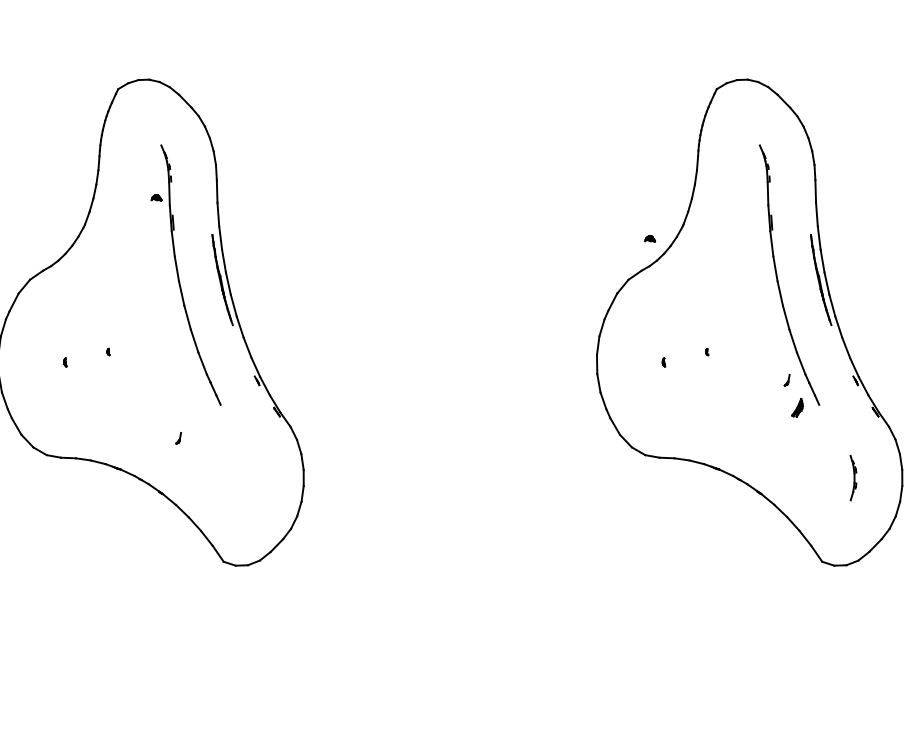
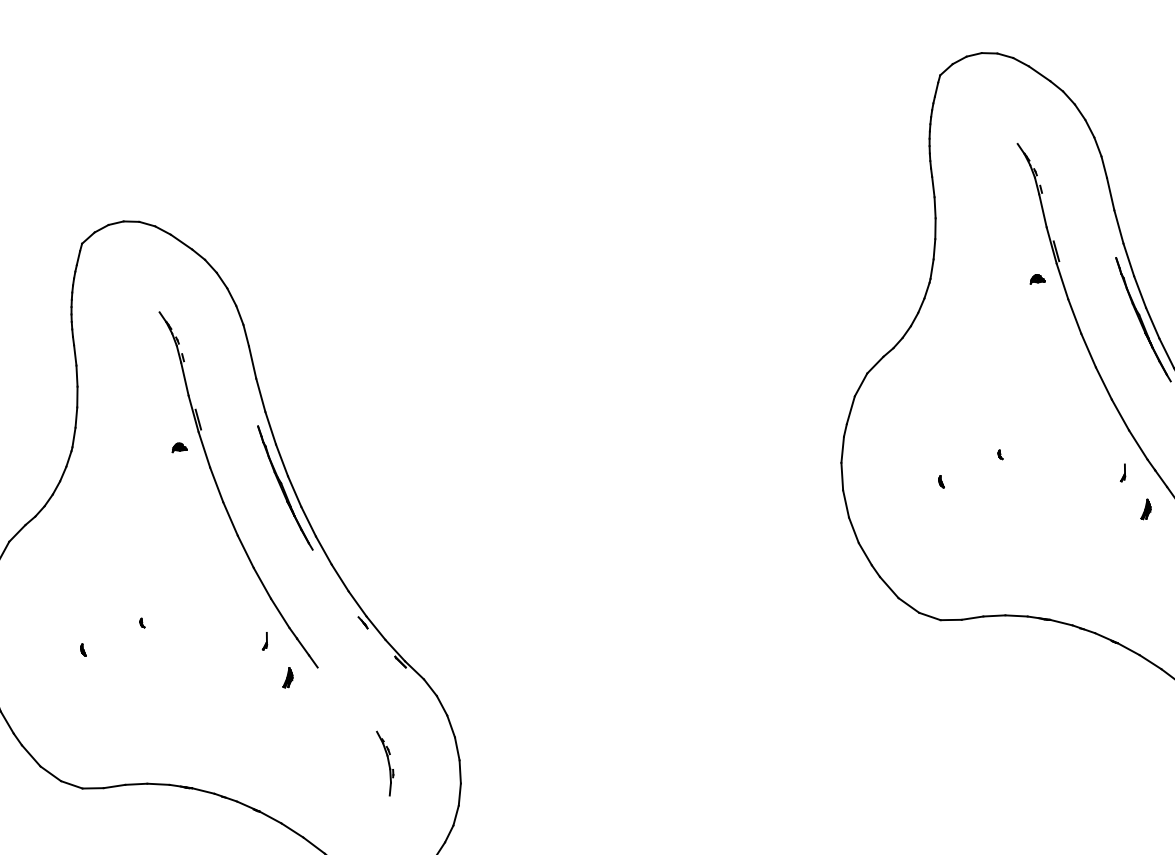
part: (156, 197) -> (178, 447), moved
part: (650, 238) -> (1037, 278), moved
part: (198, 407) -> (286, 677), added
part: (797, 407) -> (1145, 509), size x0.71
part: (178, 438) -> (264, 641), moved
part: (254, 477) -> (386, 762), added

